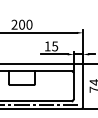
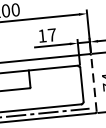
text: (55, 46) -> (52, 35), 15 -> 17
line: (83, 85) -> (94, 82), solid -> dashed

